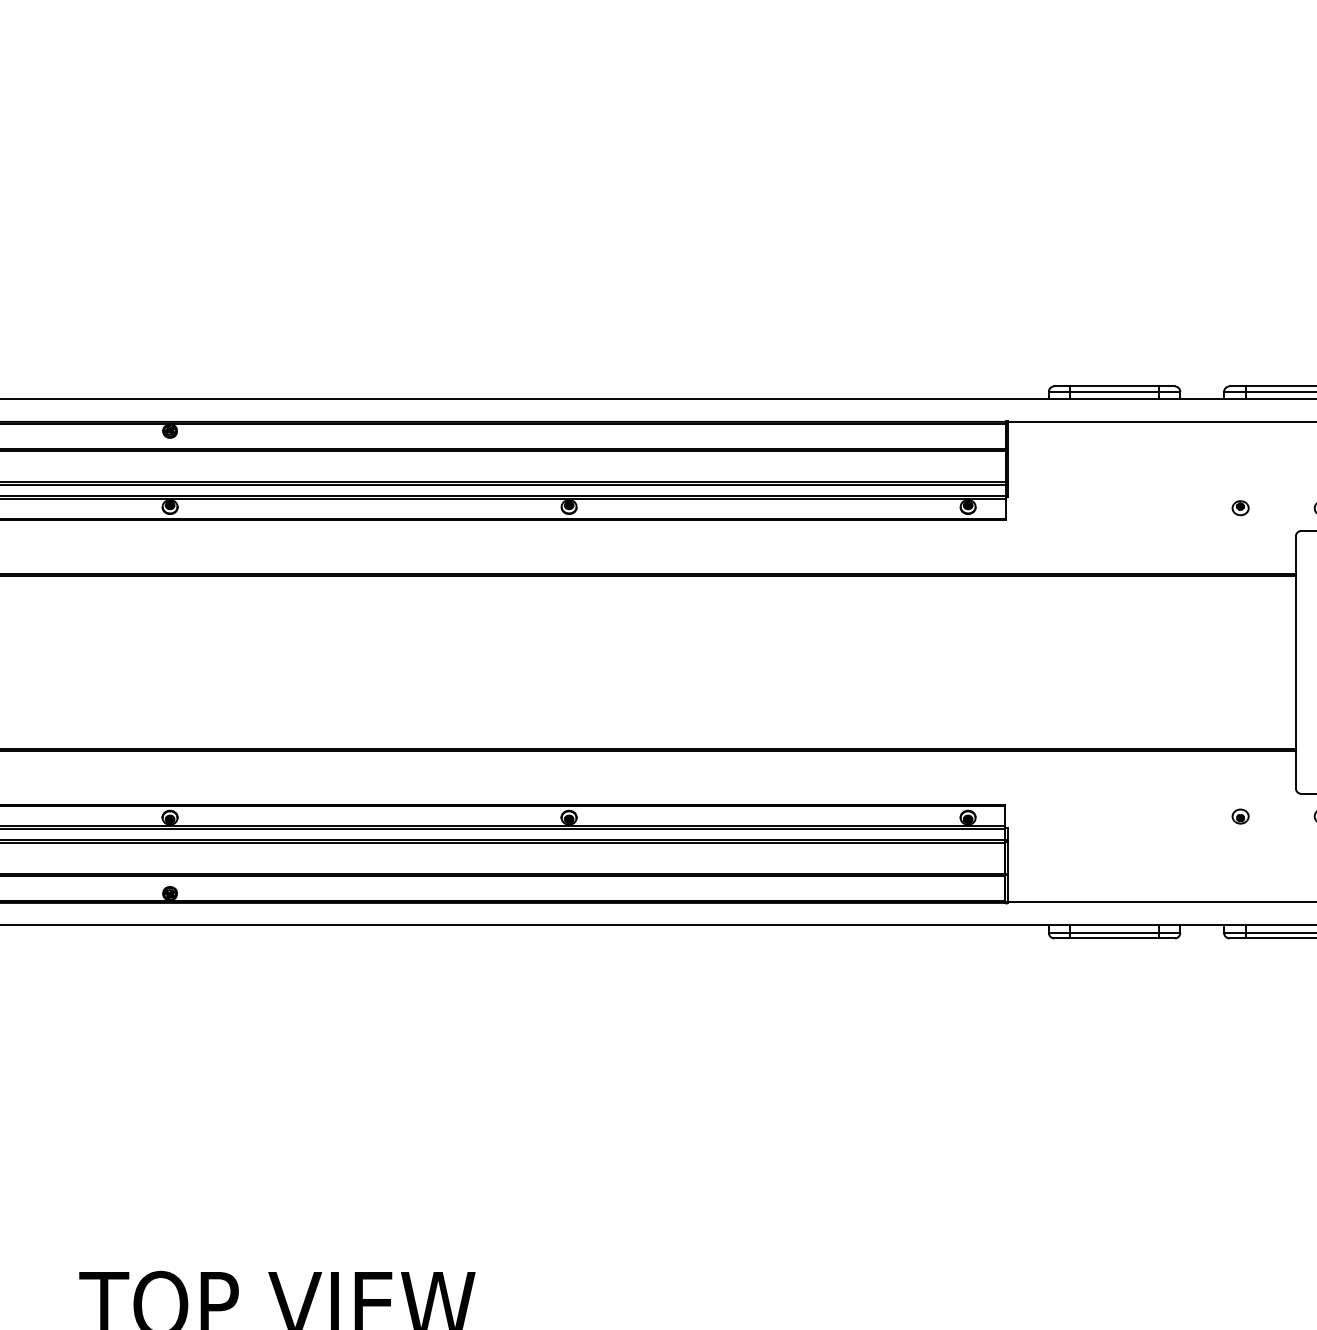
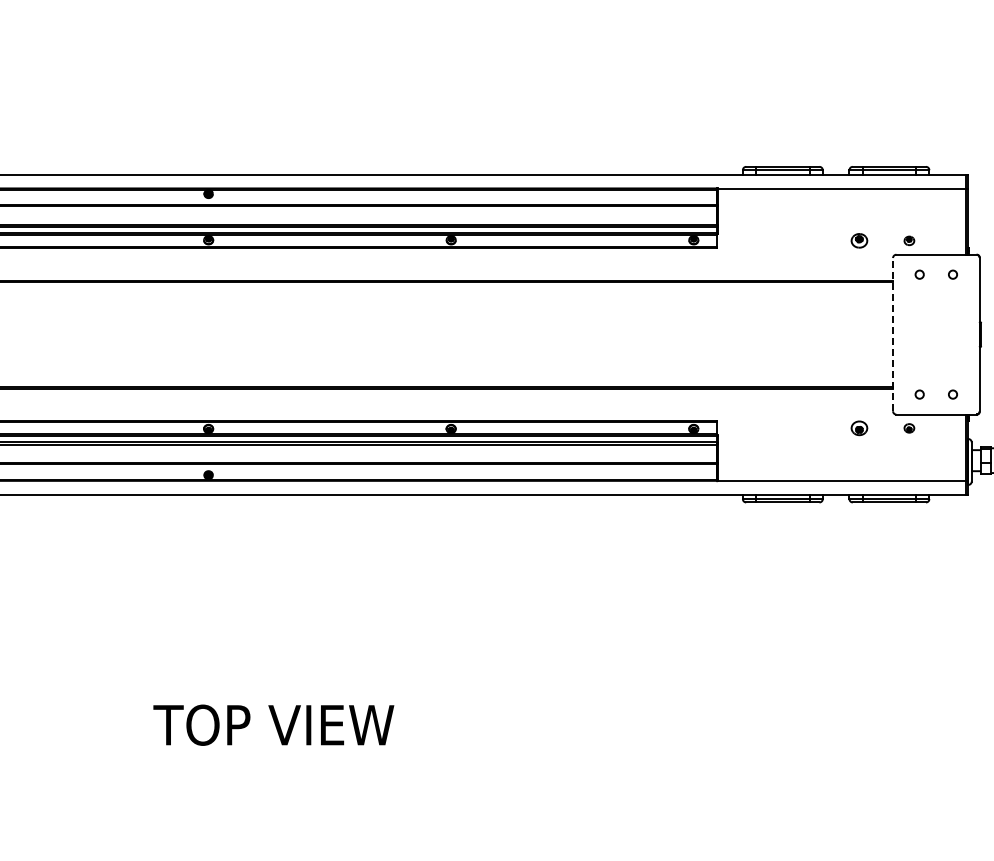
part: (1240, 507) -> (859, 240), size x1.6
line: (1296, 662) -> (893, 334), solid -> dashed
part: (1240, 816) -> (859, 428), size x1.6

